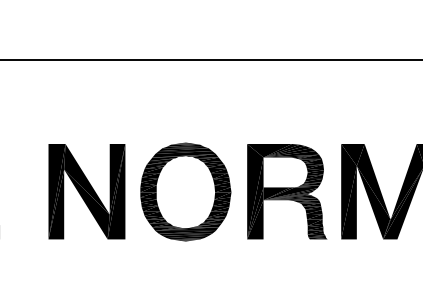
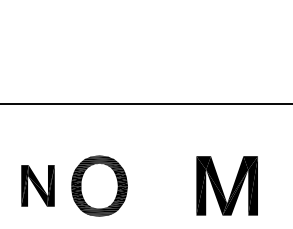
part: (86, 191) -> (37, 185), size x0.7
part: (286, 191) -> (162, 185), removed

